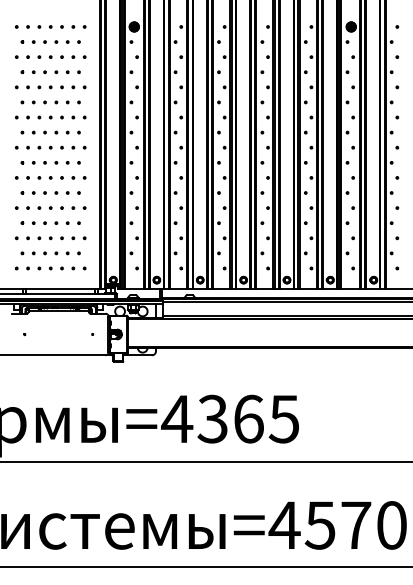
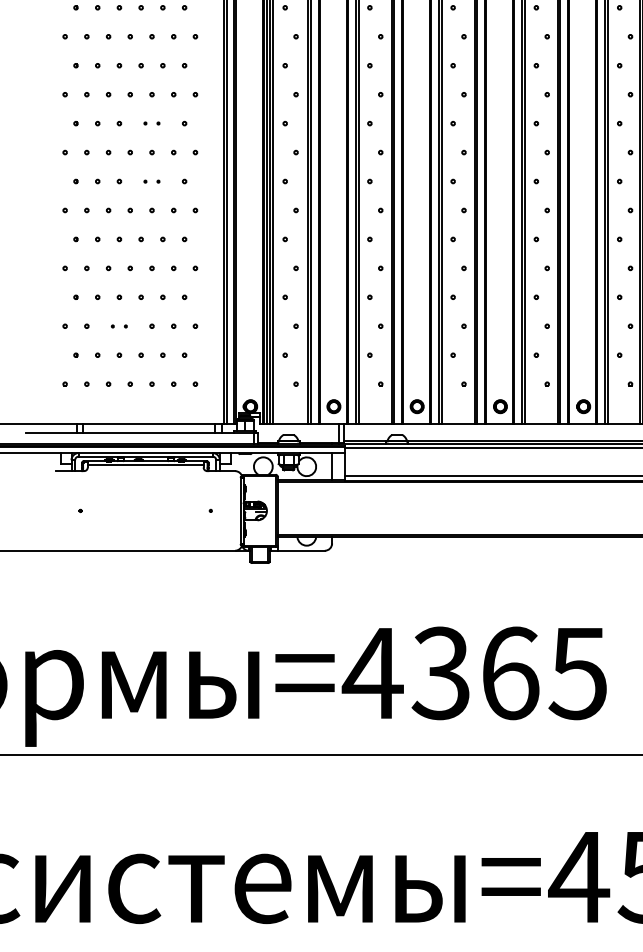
part: (61, 132) -> (150, 123), size x0.6
part: (61, 162) -> (150, 180), size x0.6
part: (44, 238) -> (118, 326), size x0.6

